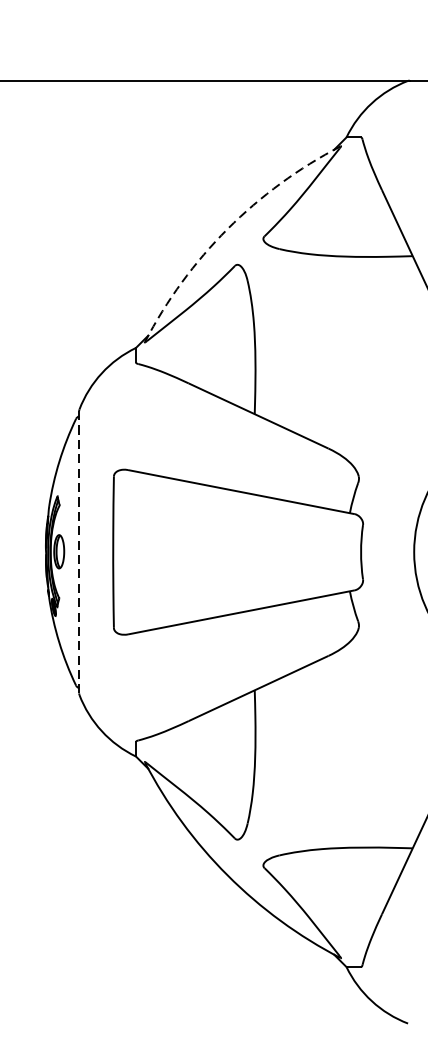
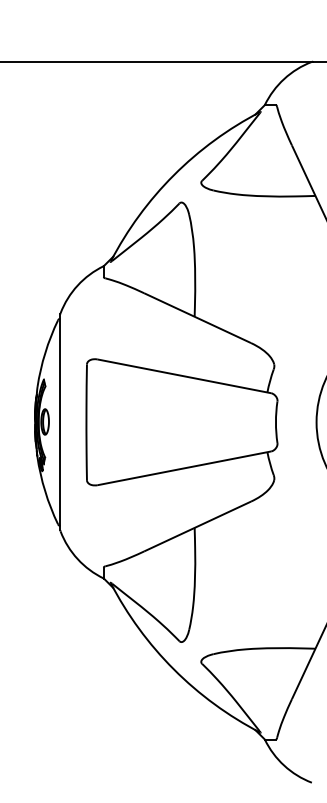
arc: (227, 229) -> (173, 175), dashed -> solid
line: (79, 552) -> (60, 422), dashed -> solid

